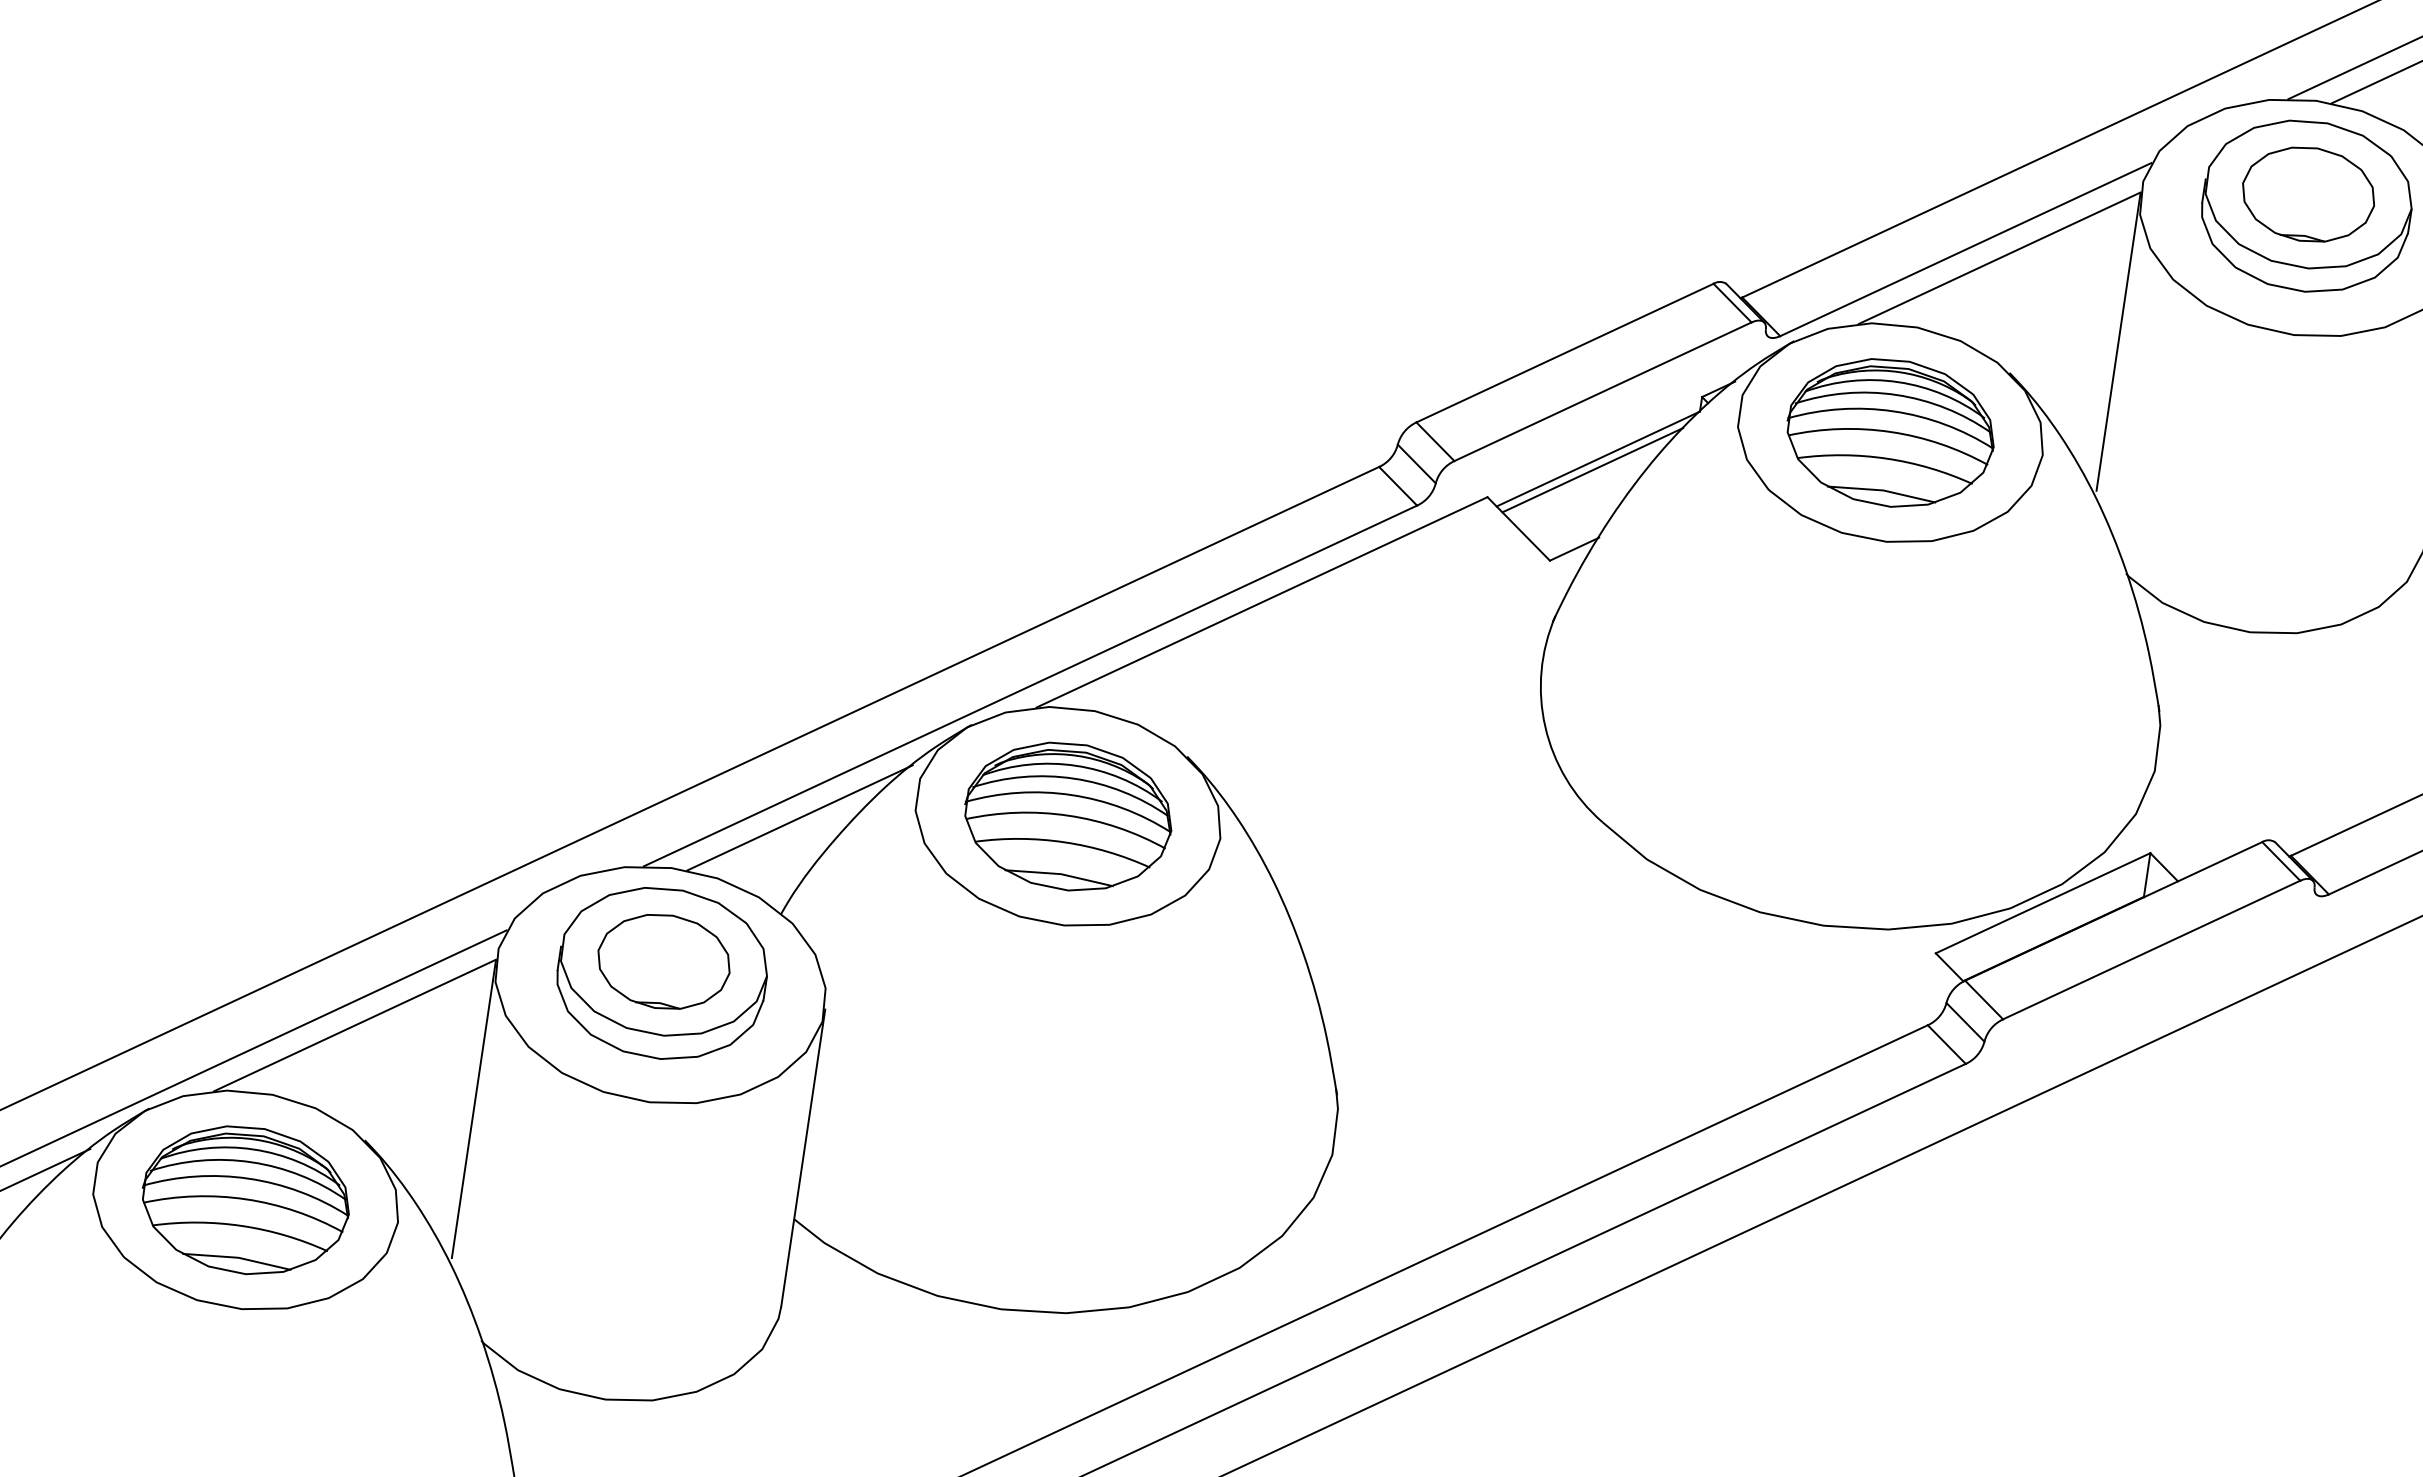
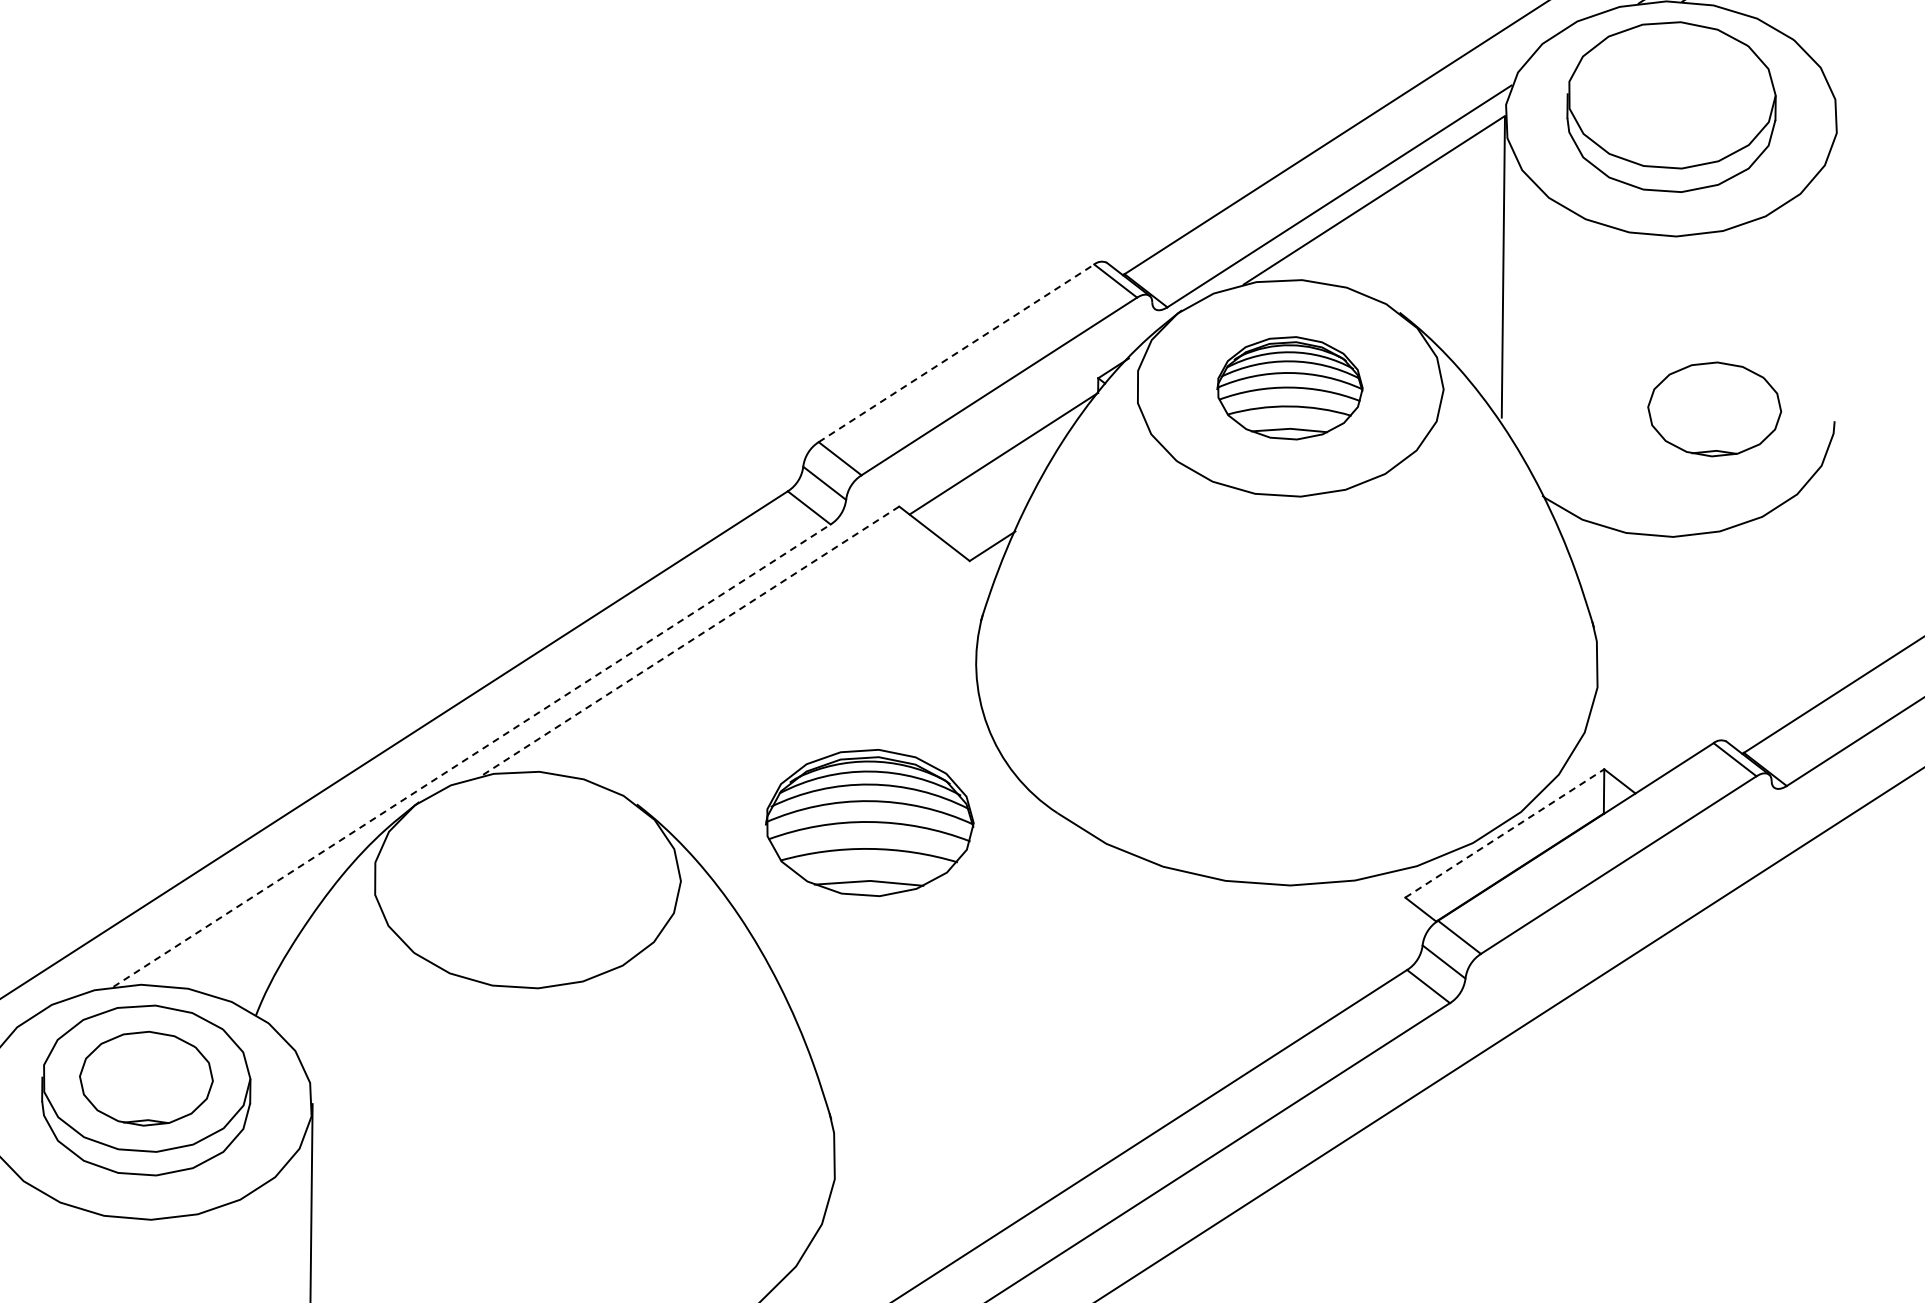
part: (2308, 194) -> (1714, 409), moved
line: (1565, 353) -> (957, 353), solid -> dashed
part: (1890, 432) -> (1289, 387), size x0.7
line: (1592, 470) -> (999, 465), removed
line: (1262, 602) -> (690, 641), solid -> dashed
line: (1030, 685) -> (472, 755), solid -> dashed
part: (1068, 816) -> (869, 822), moved
line: (799, 817) -> (261, 917), removed
line: (2043, 903) -> (1505, 833), solid -> dashed

